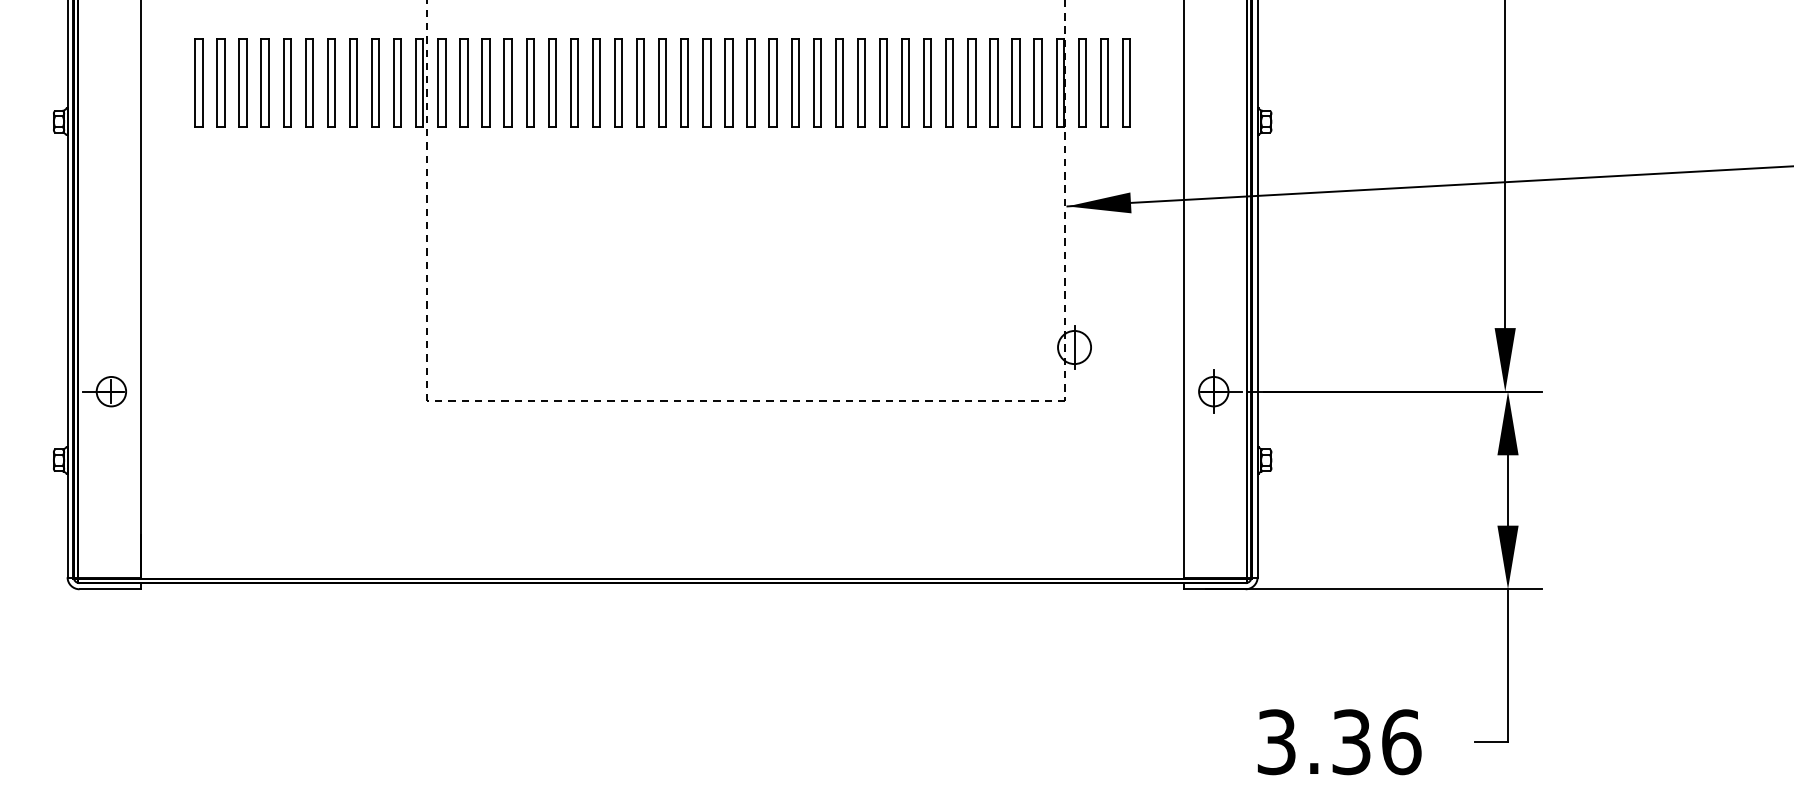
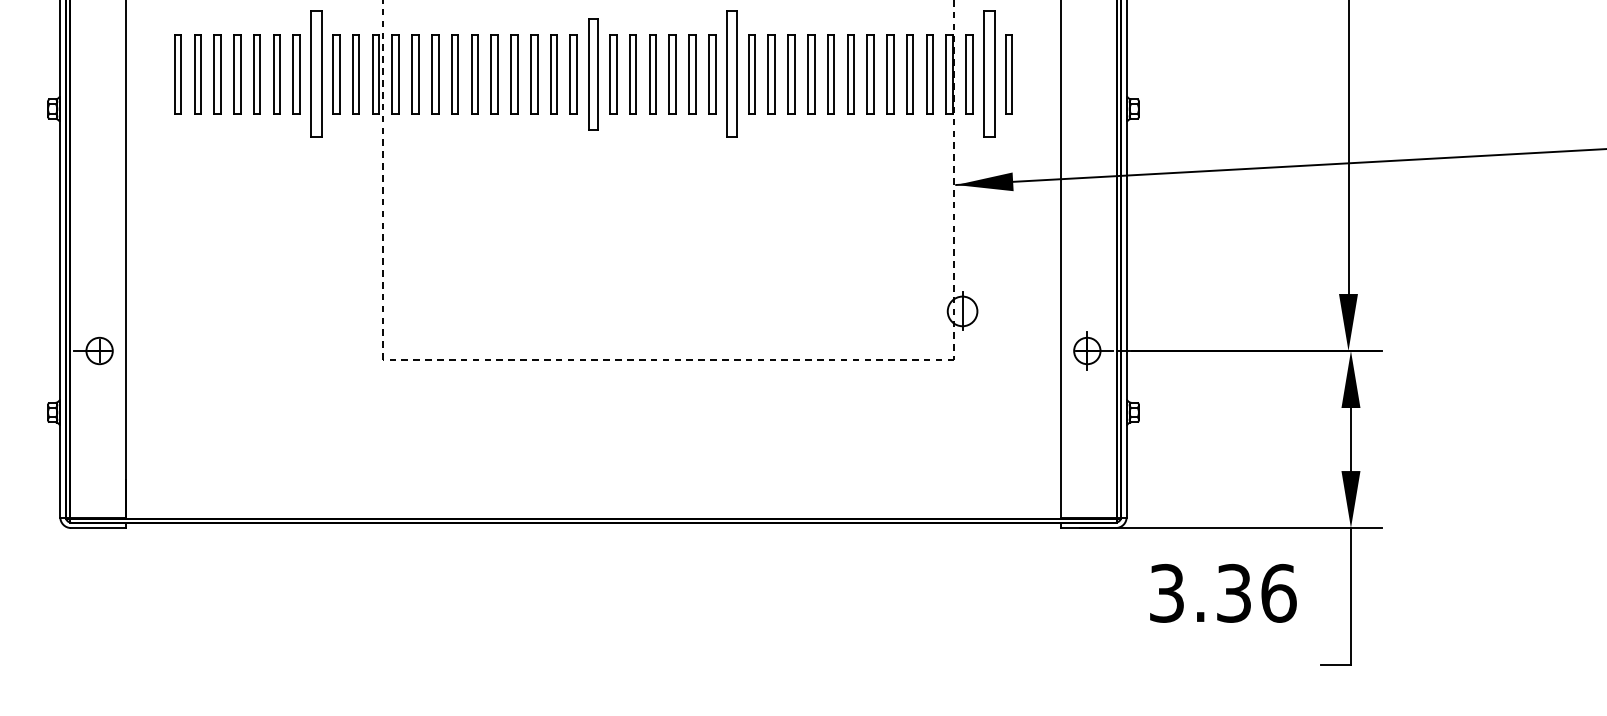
part: (353, 82) -> (316, 73), size x1.6
part: (662, 82) -> (593, 73), size x1.4
part: (817, 82) -> (732, 73), size x1.6
part: (1104, 82) -> (989, 73), size x1.6
text: (1339, 742) -> (1223, 593), moved

